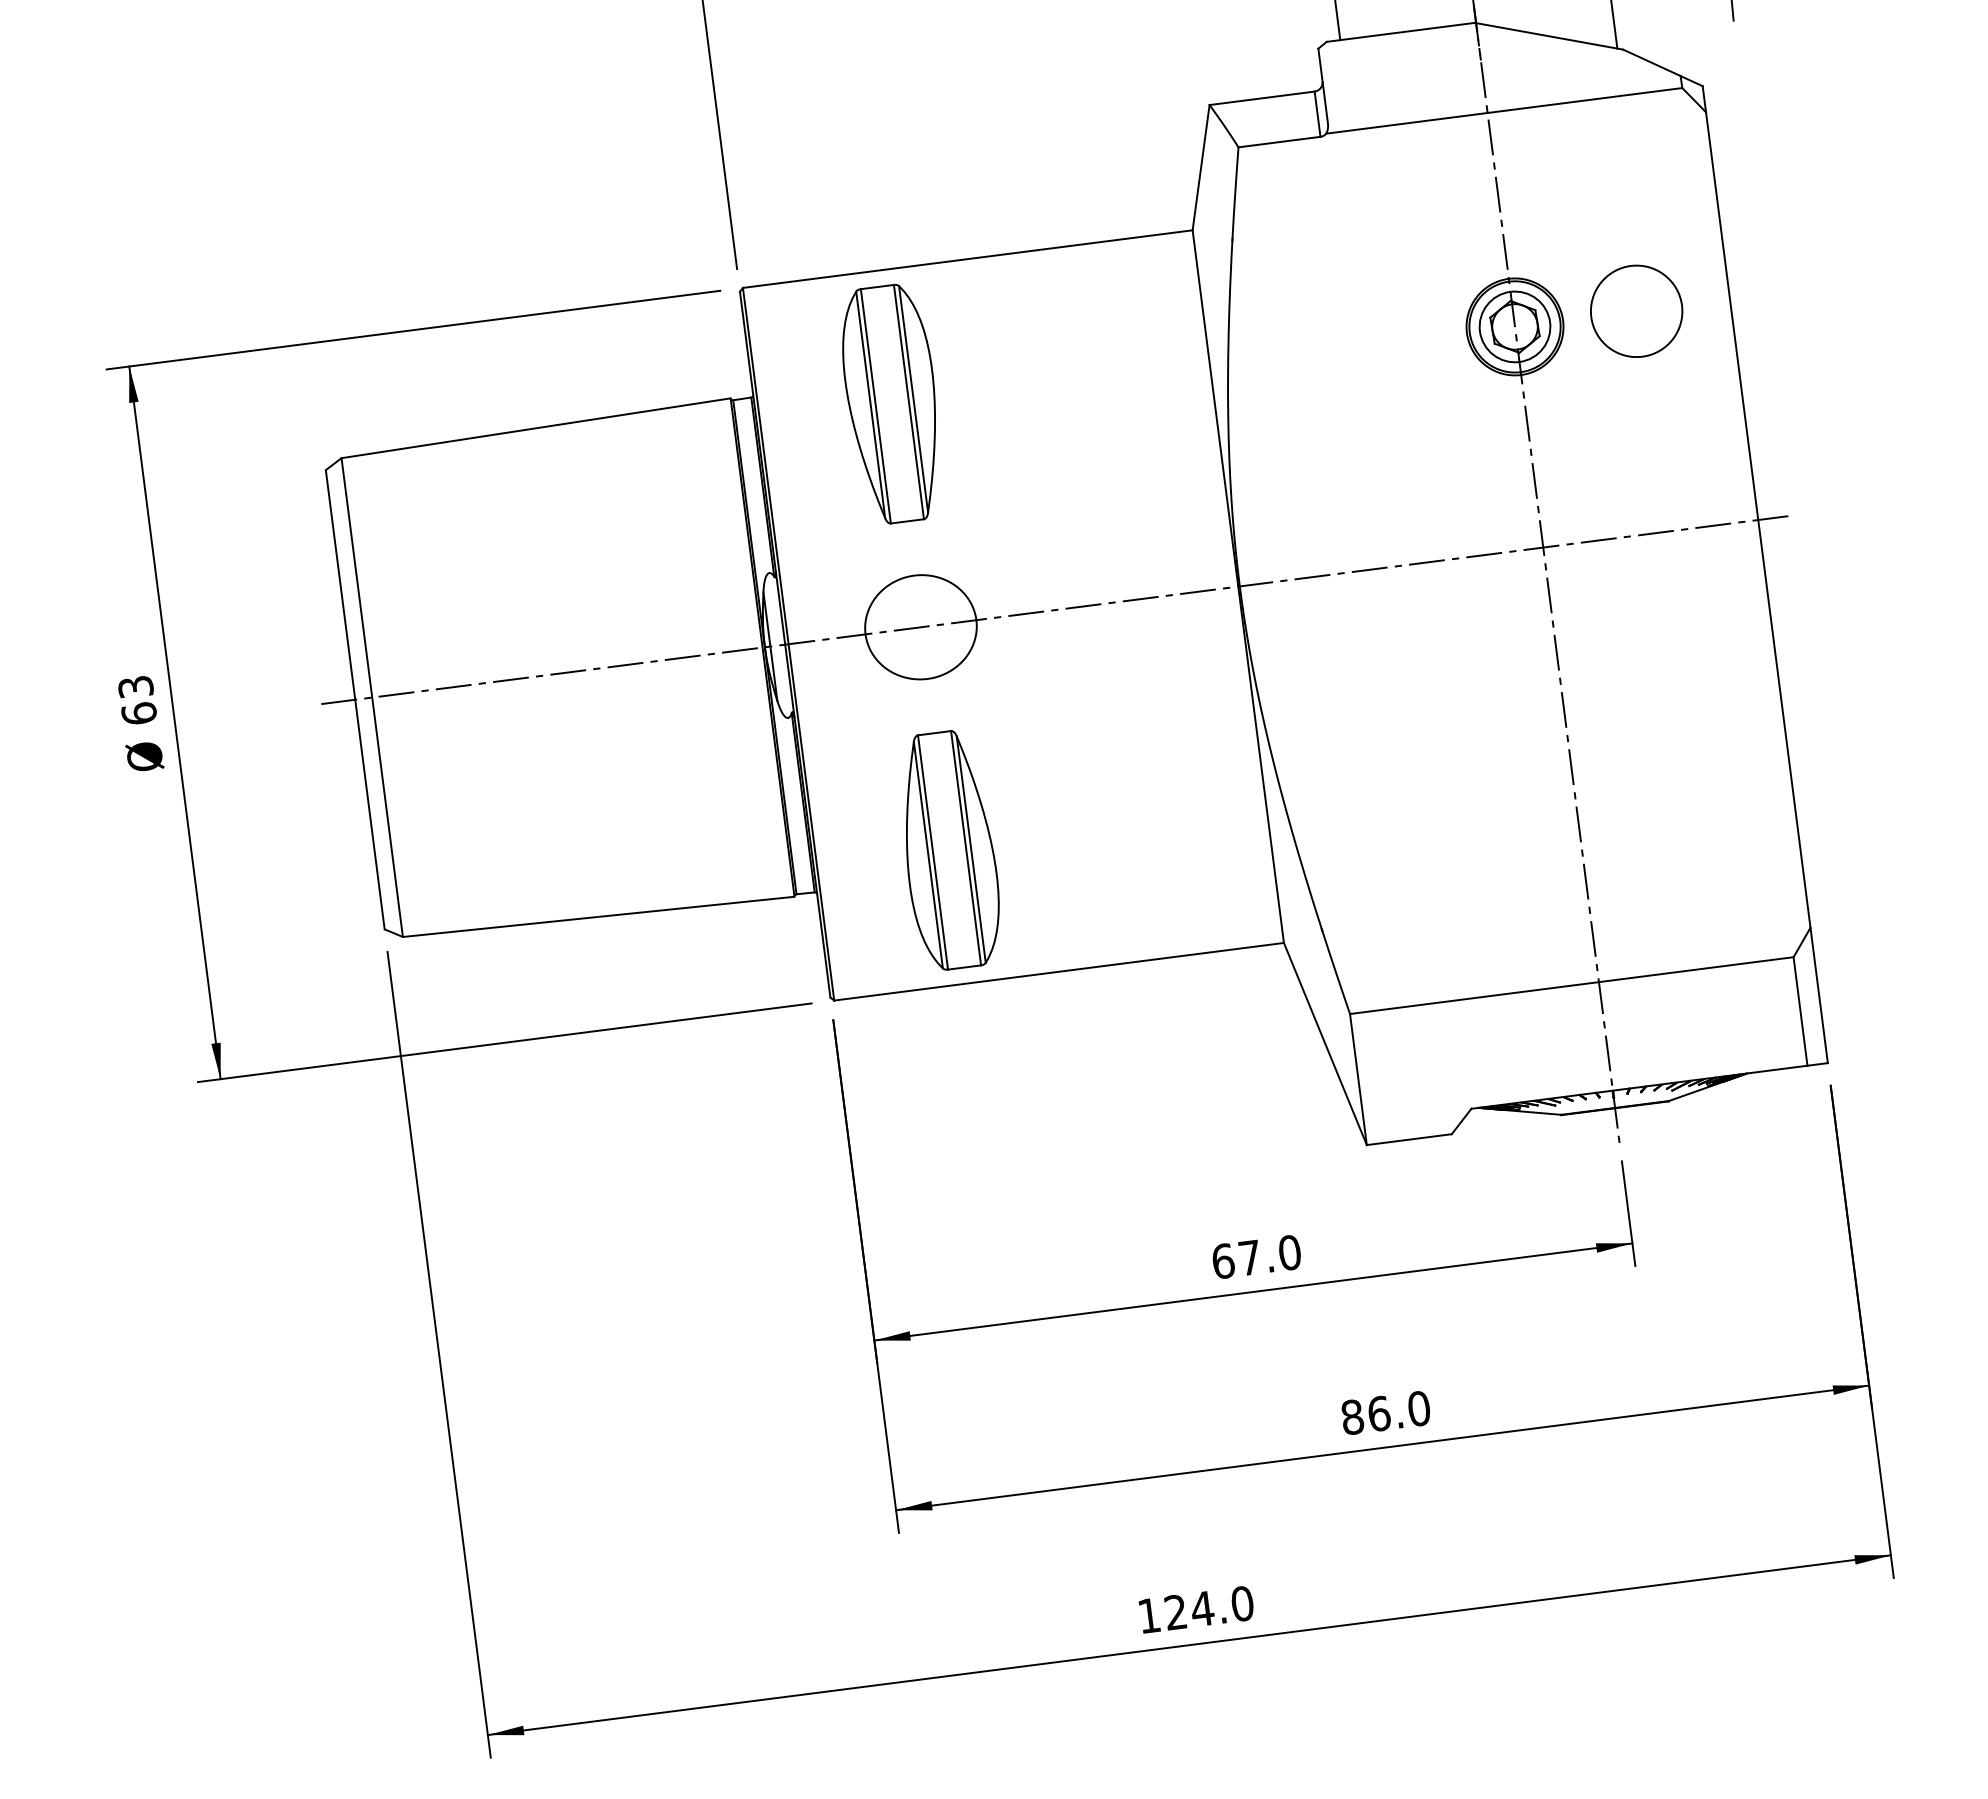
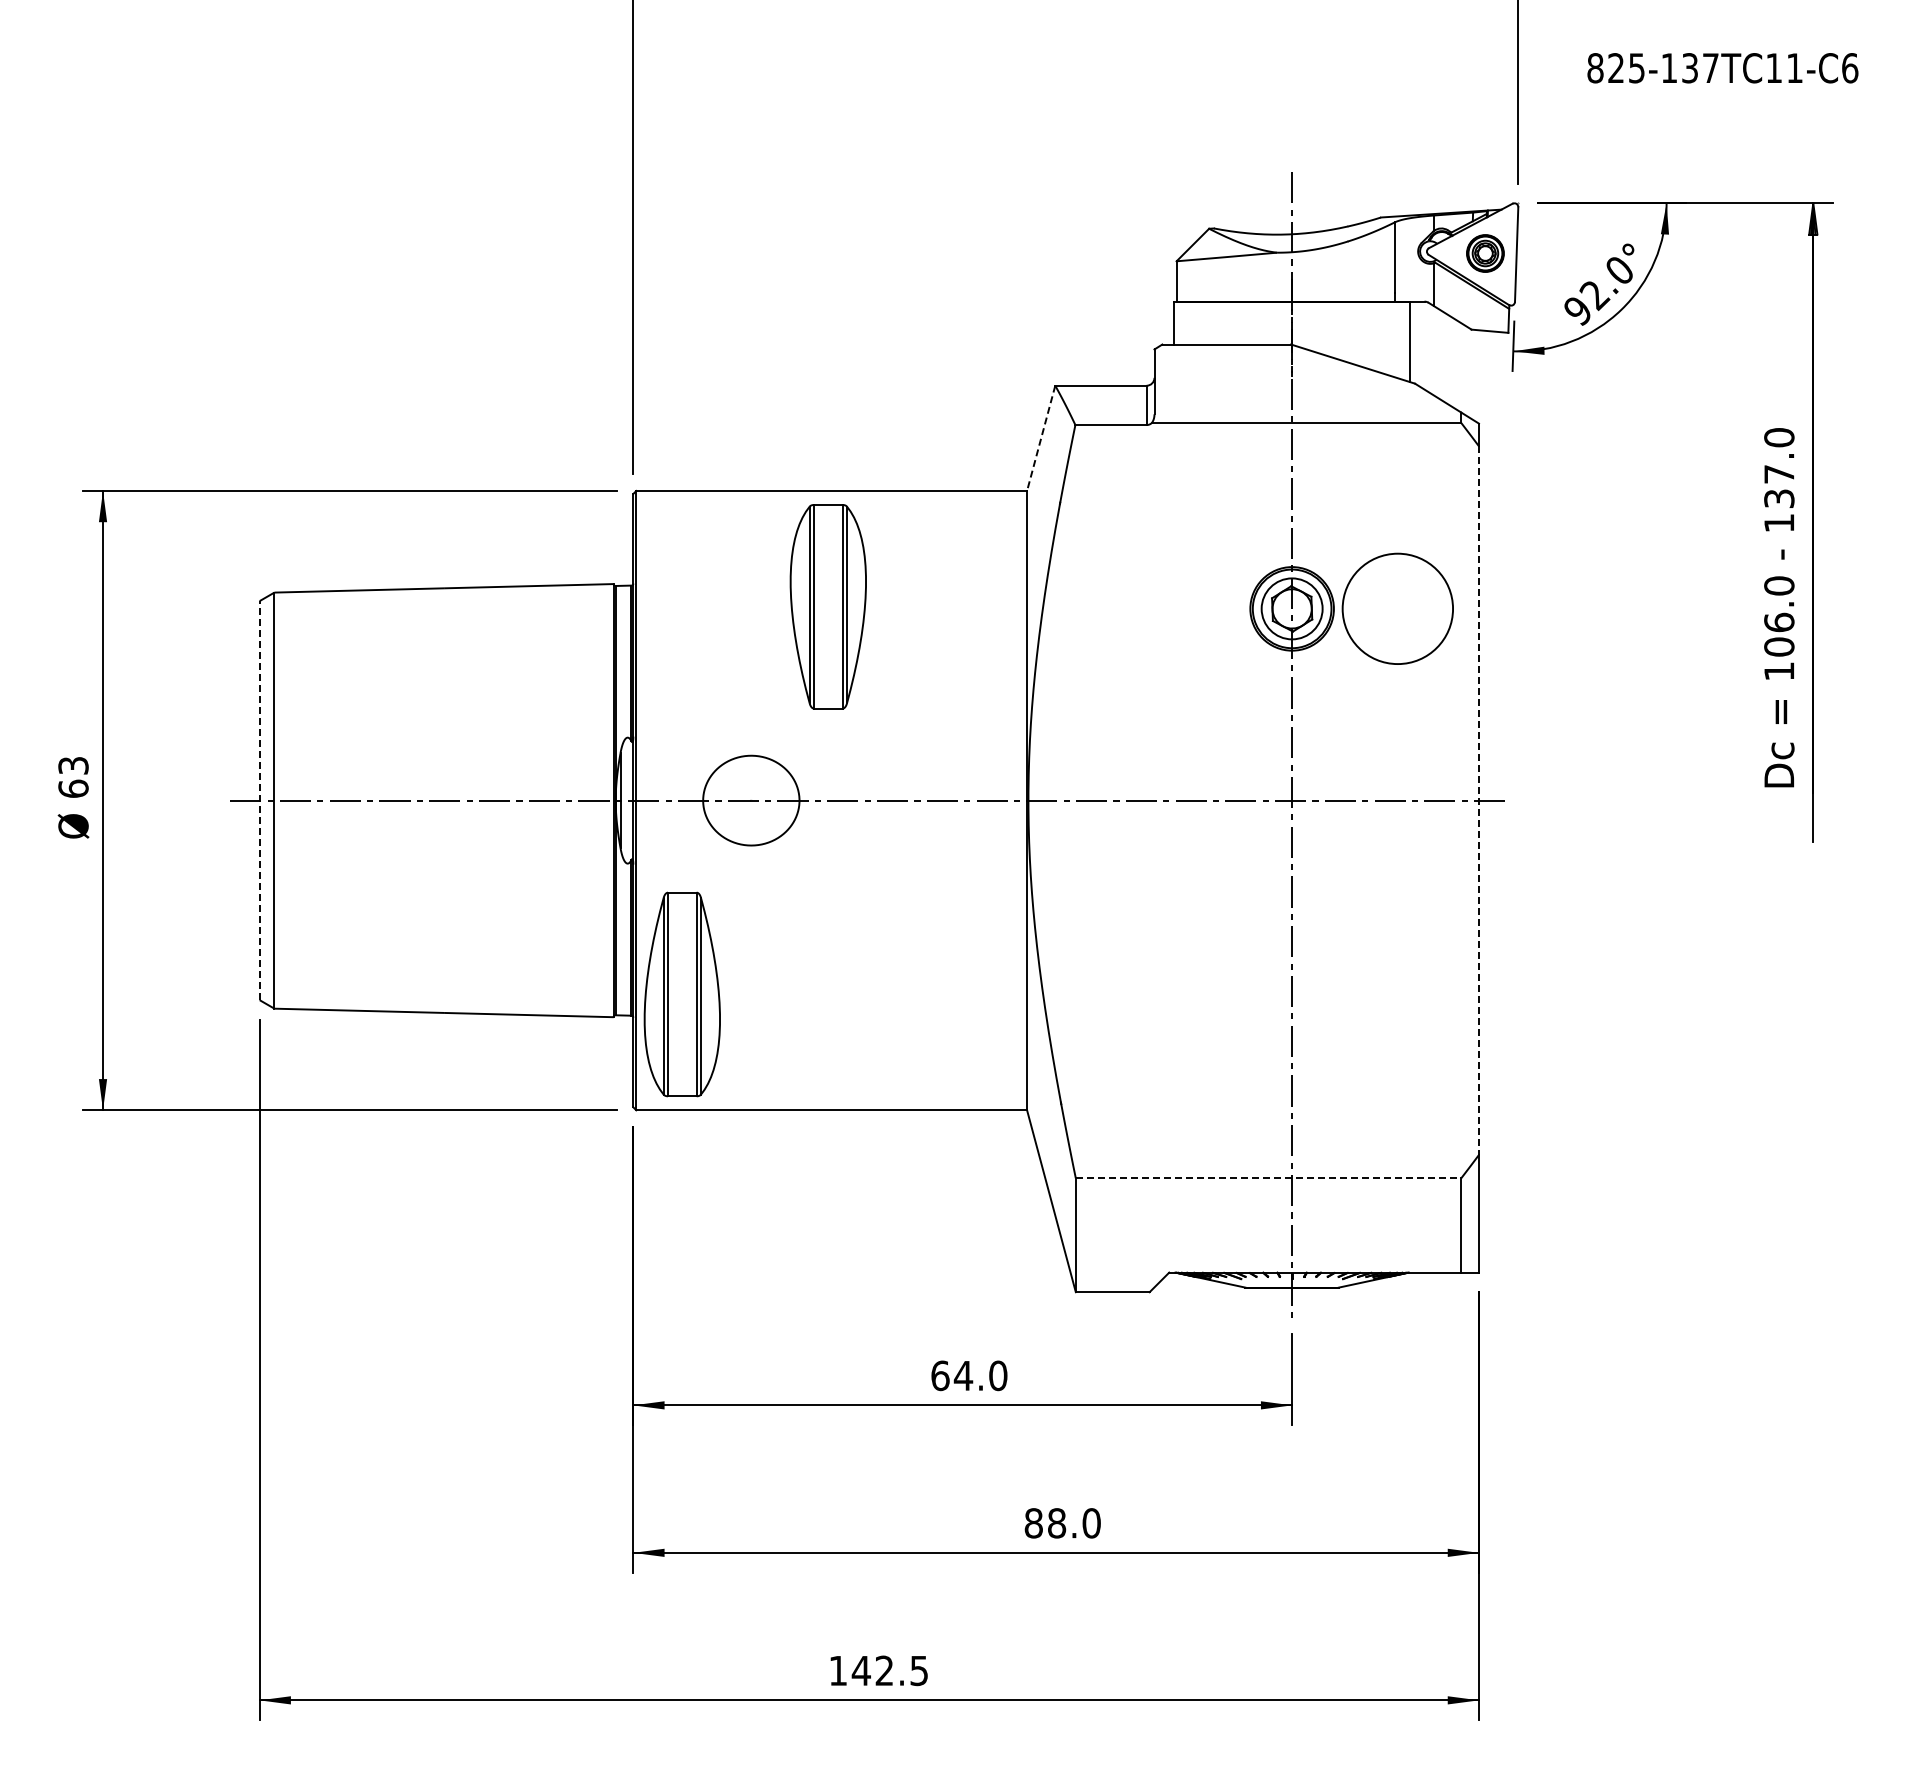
line: (1201, 167) -> (1041, 438), solid -> dashed
circle: (1636, 310) -> (1397, 608), size x1.4
part: (891, 404) -> (827, 606), moved
line: (1757, 521) -> (1478, 801), solid -> dashed
line: (354, 699) -> (259, 800), solid -> dashed
part: (948, 850) -> (681, 994), moved
line: (1571, 985) -> (1268, 1178), solid -> dashed
text: (1249, 1257) -> (963, 1375), 67.0 -> 64.0
text: (1379, 1413) -> (1057, 1523), 86.0 -> 88.0
text: (1208, 1607) -> (889, 1670), 124.0 -> 142.5

